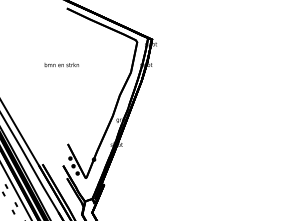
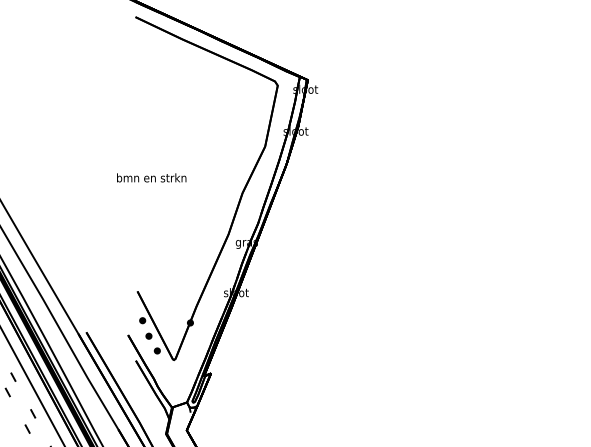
text: (61, 64) -> (150, 176), moved

